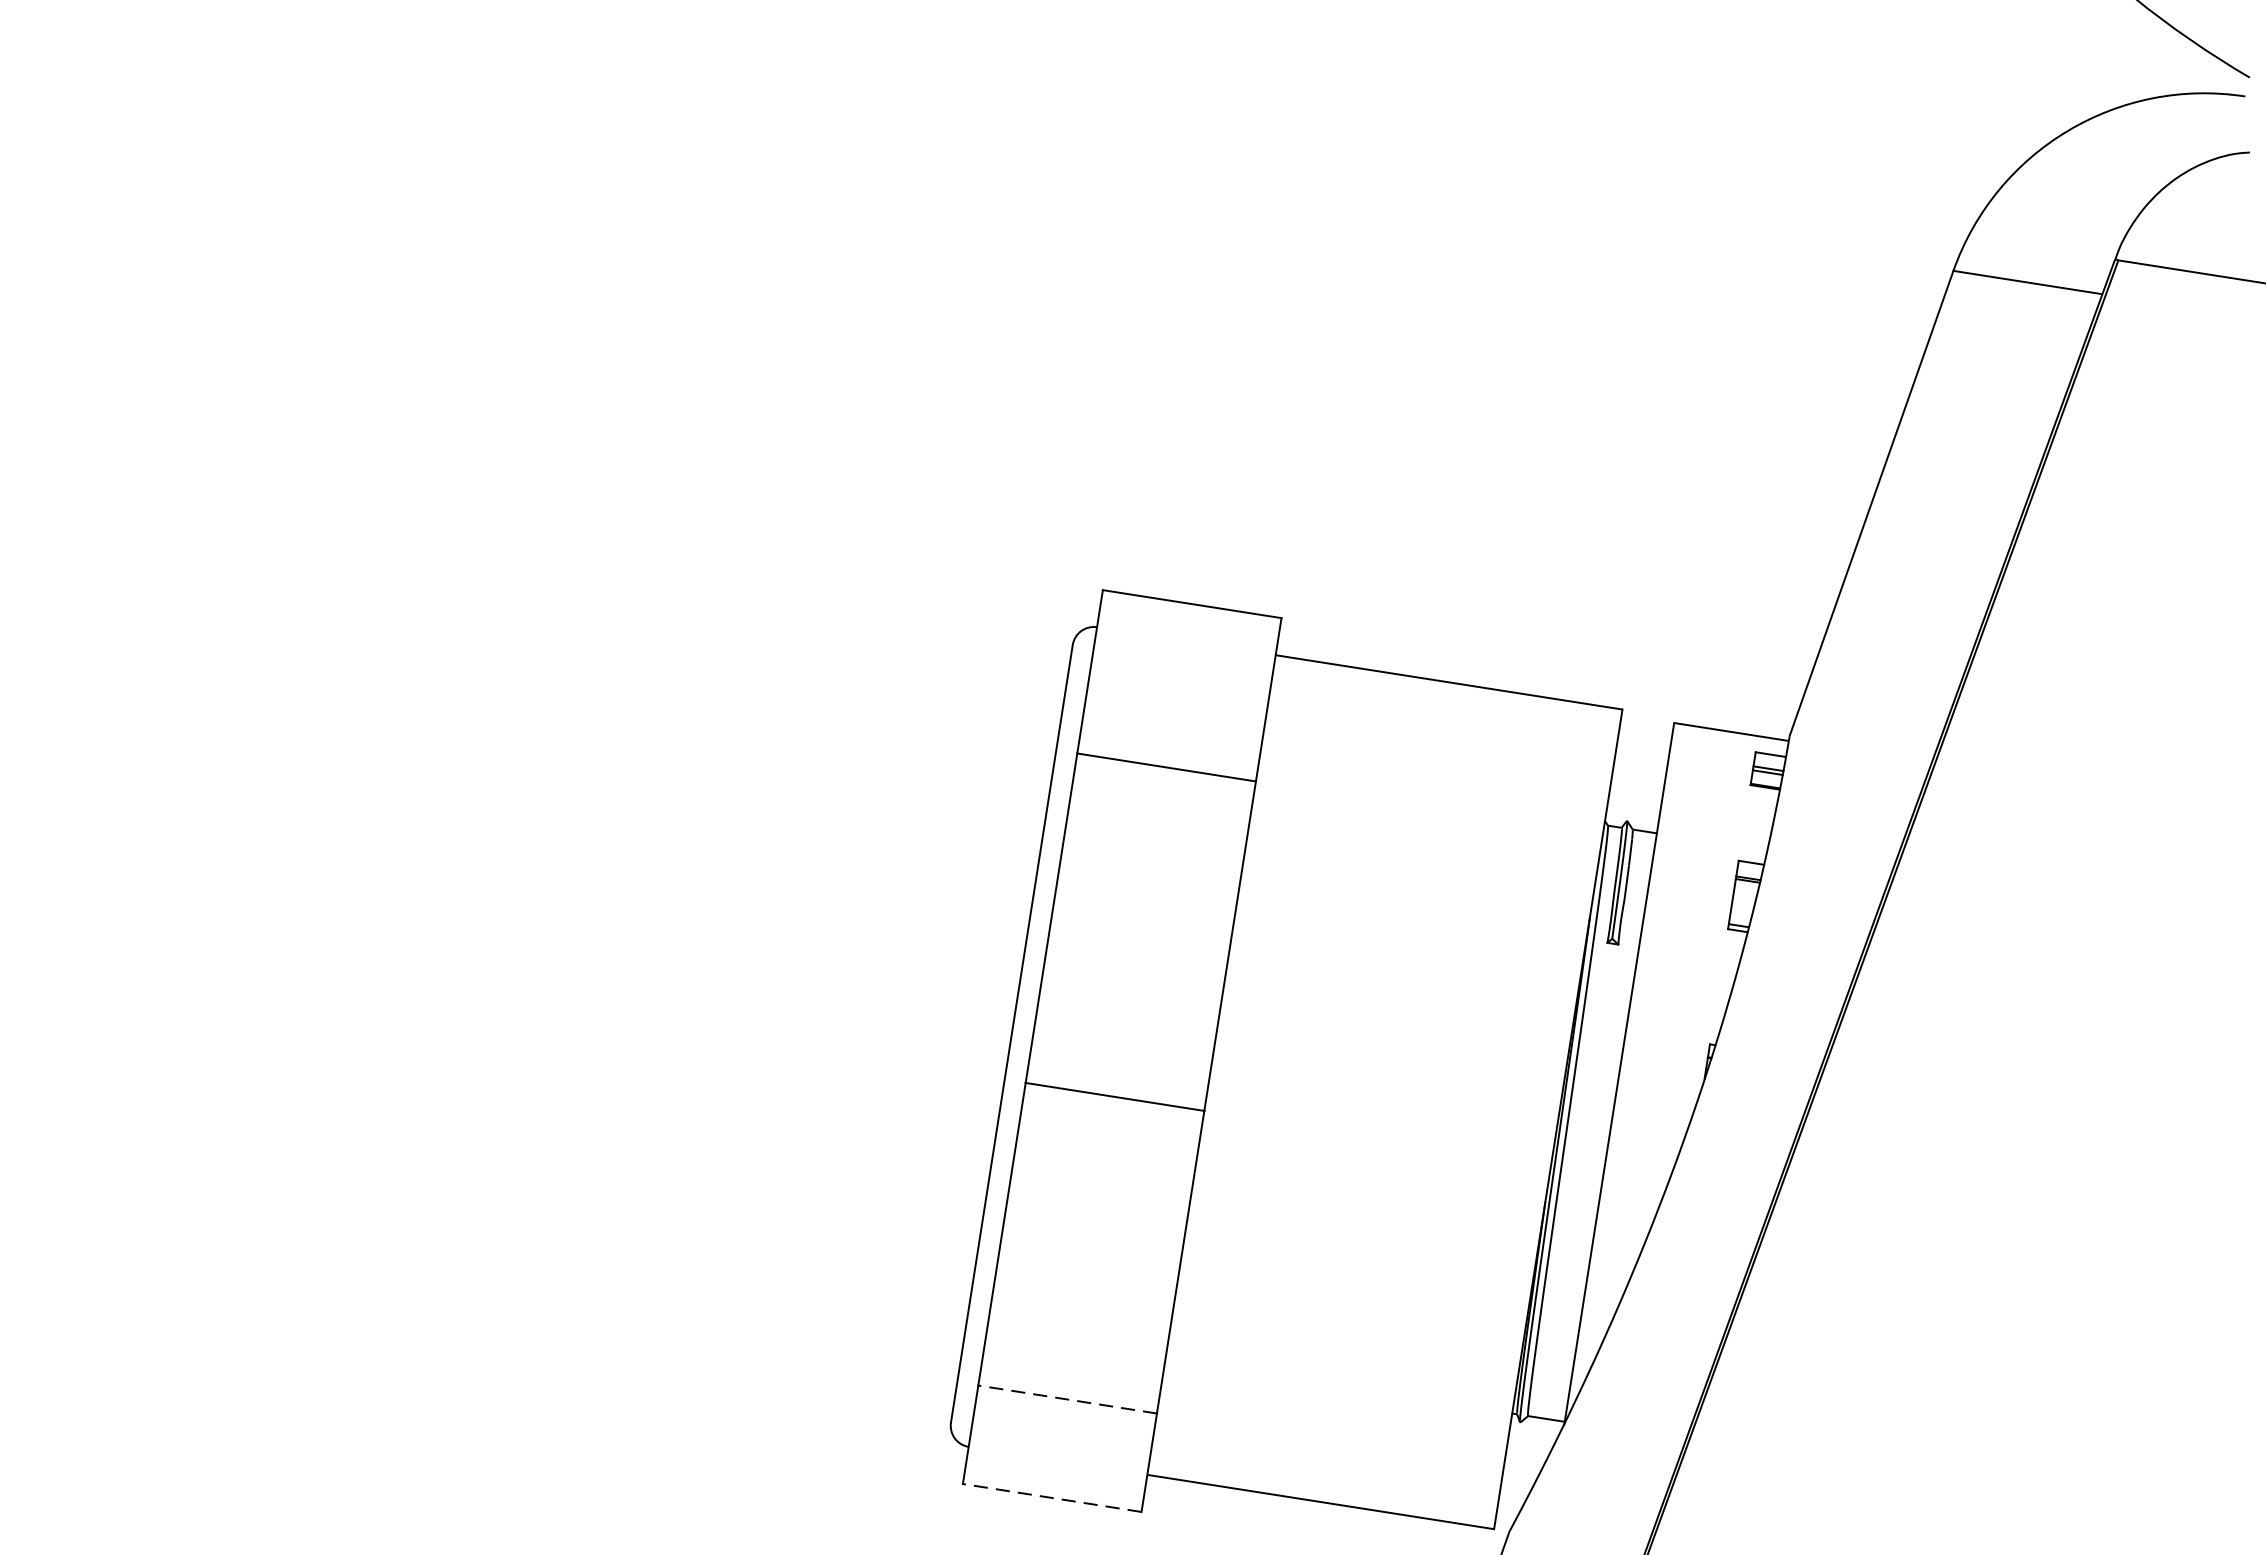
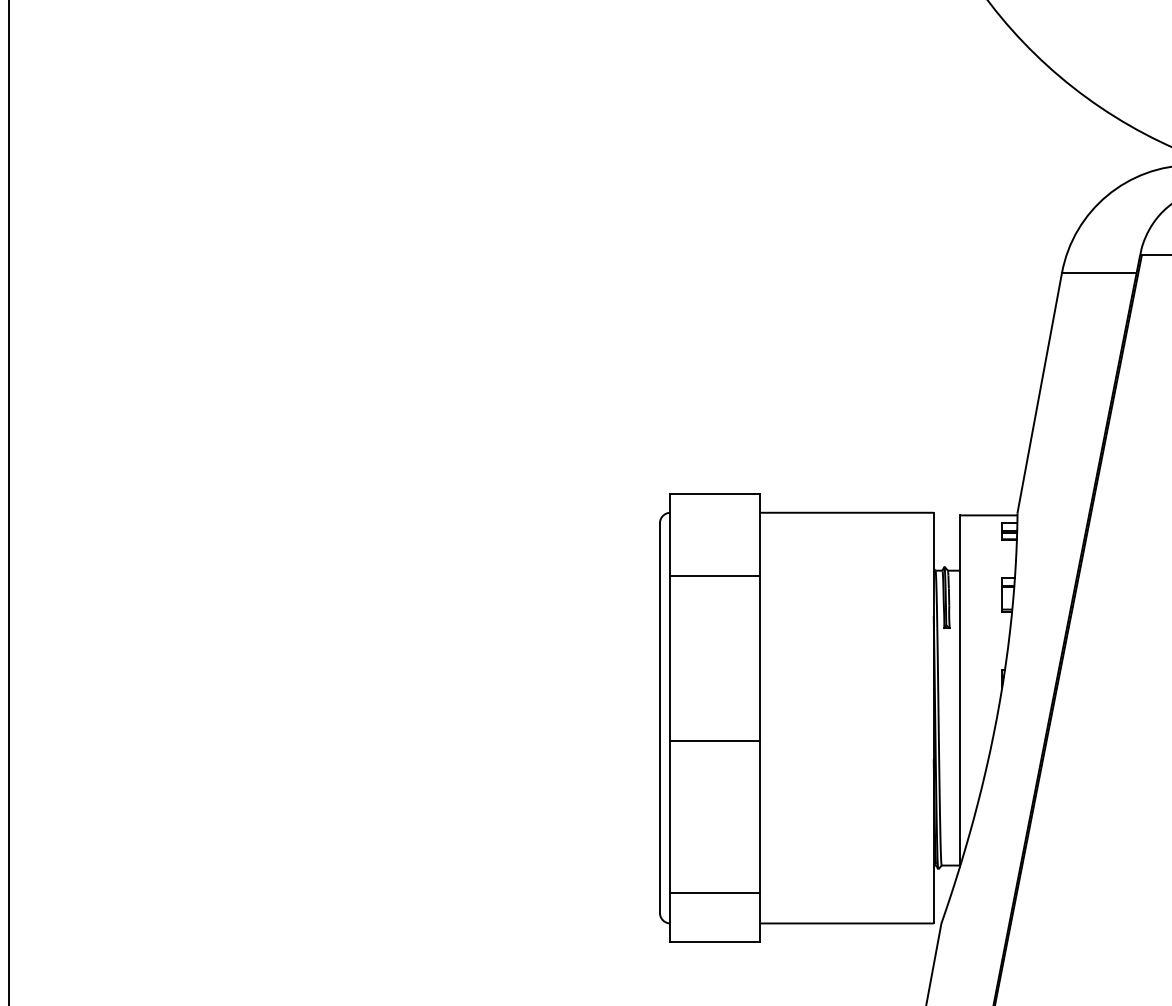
line: (1068, 1399) -> (715, 892), dashed -> solid
line: (1052, 1498) -> (715, 942), dashed -> solid

